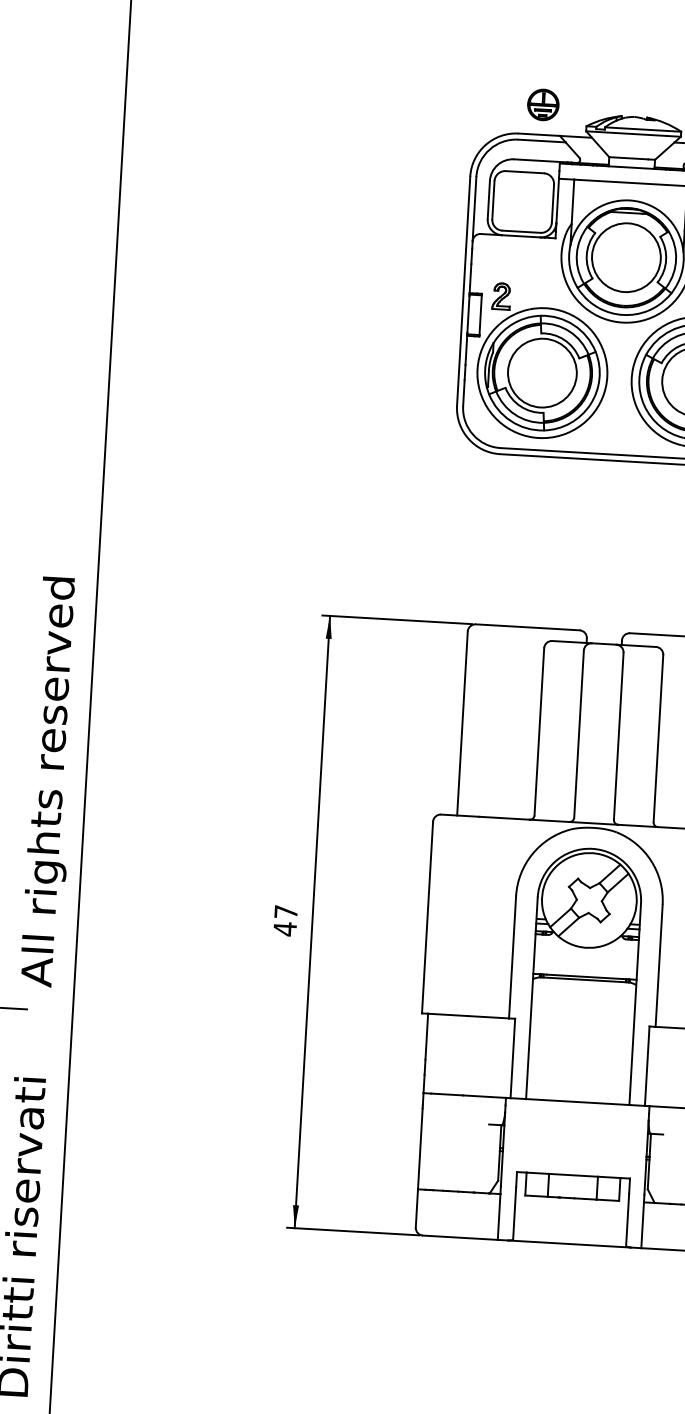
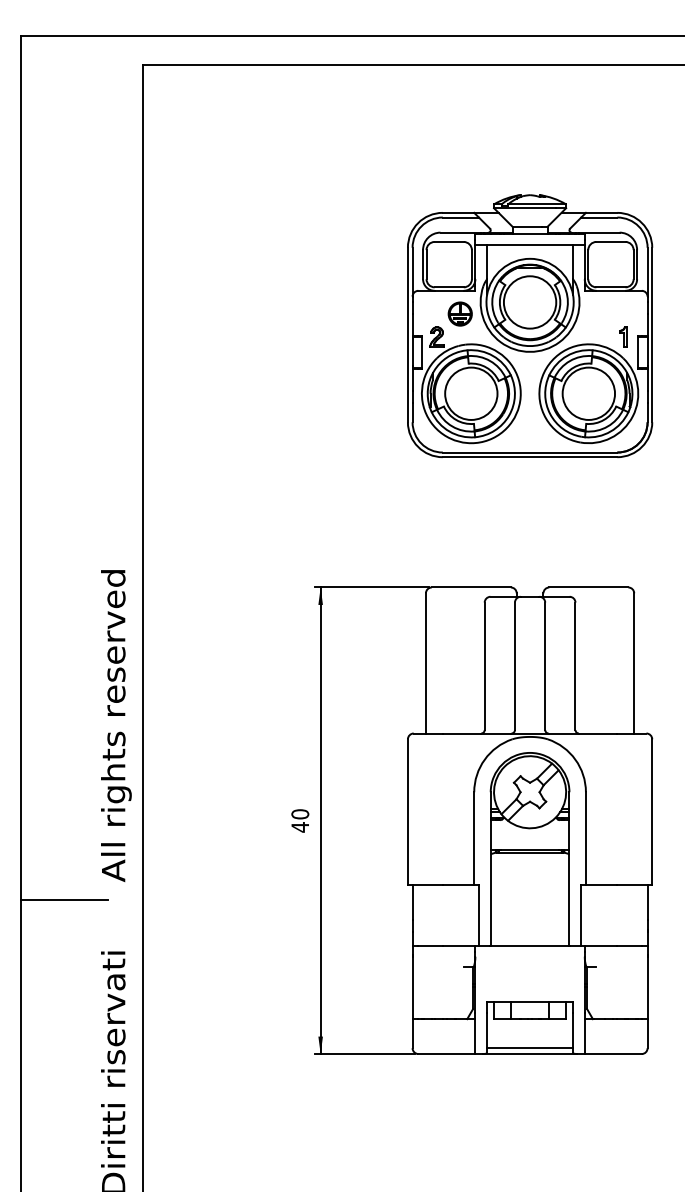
part: (542, 104) -> (459, 313), moved
text: (286, 912) -> (300, 814), 47 -> 40
line: (570, 1236) -> (530, 1048), added

